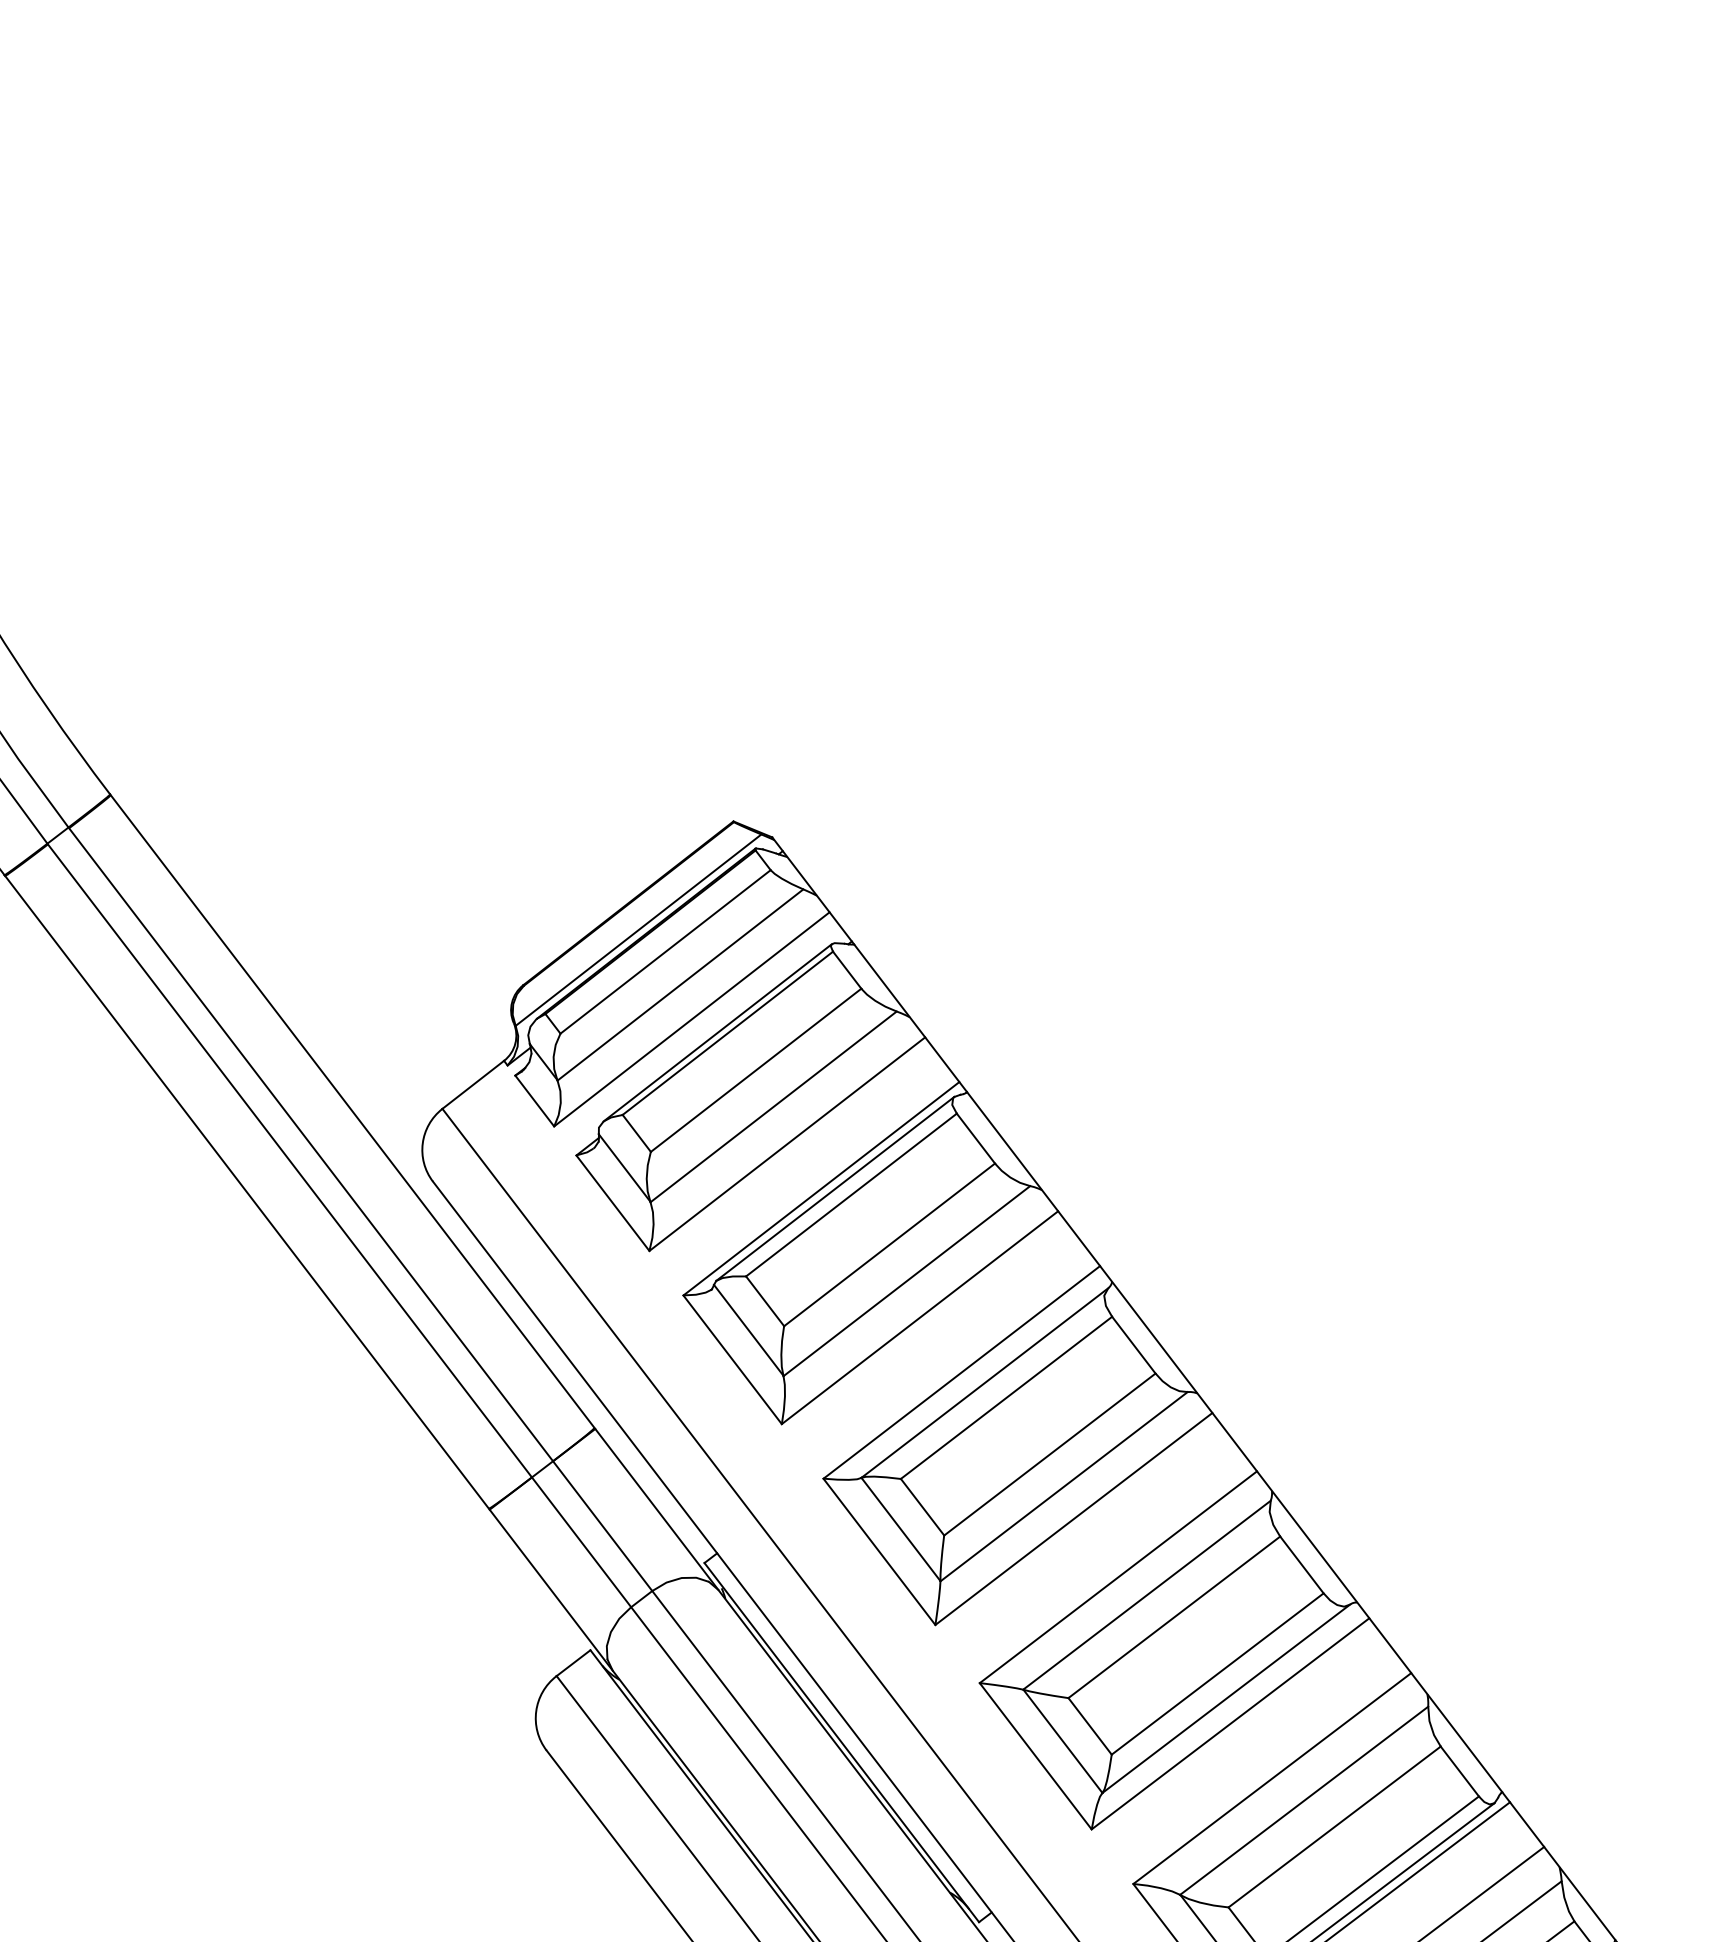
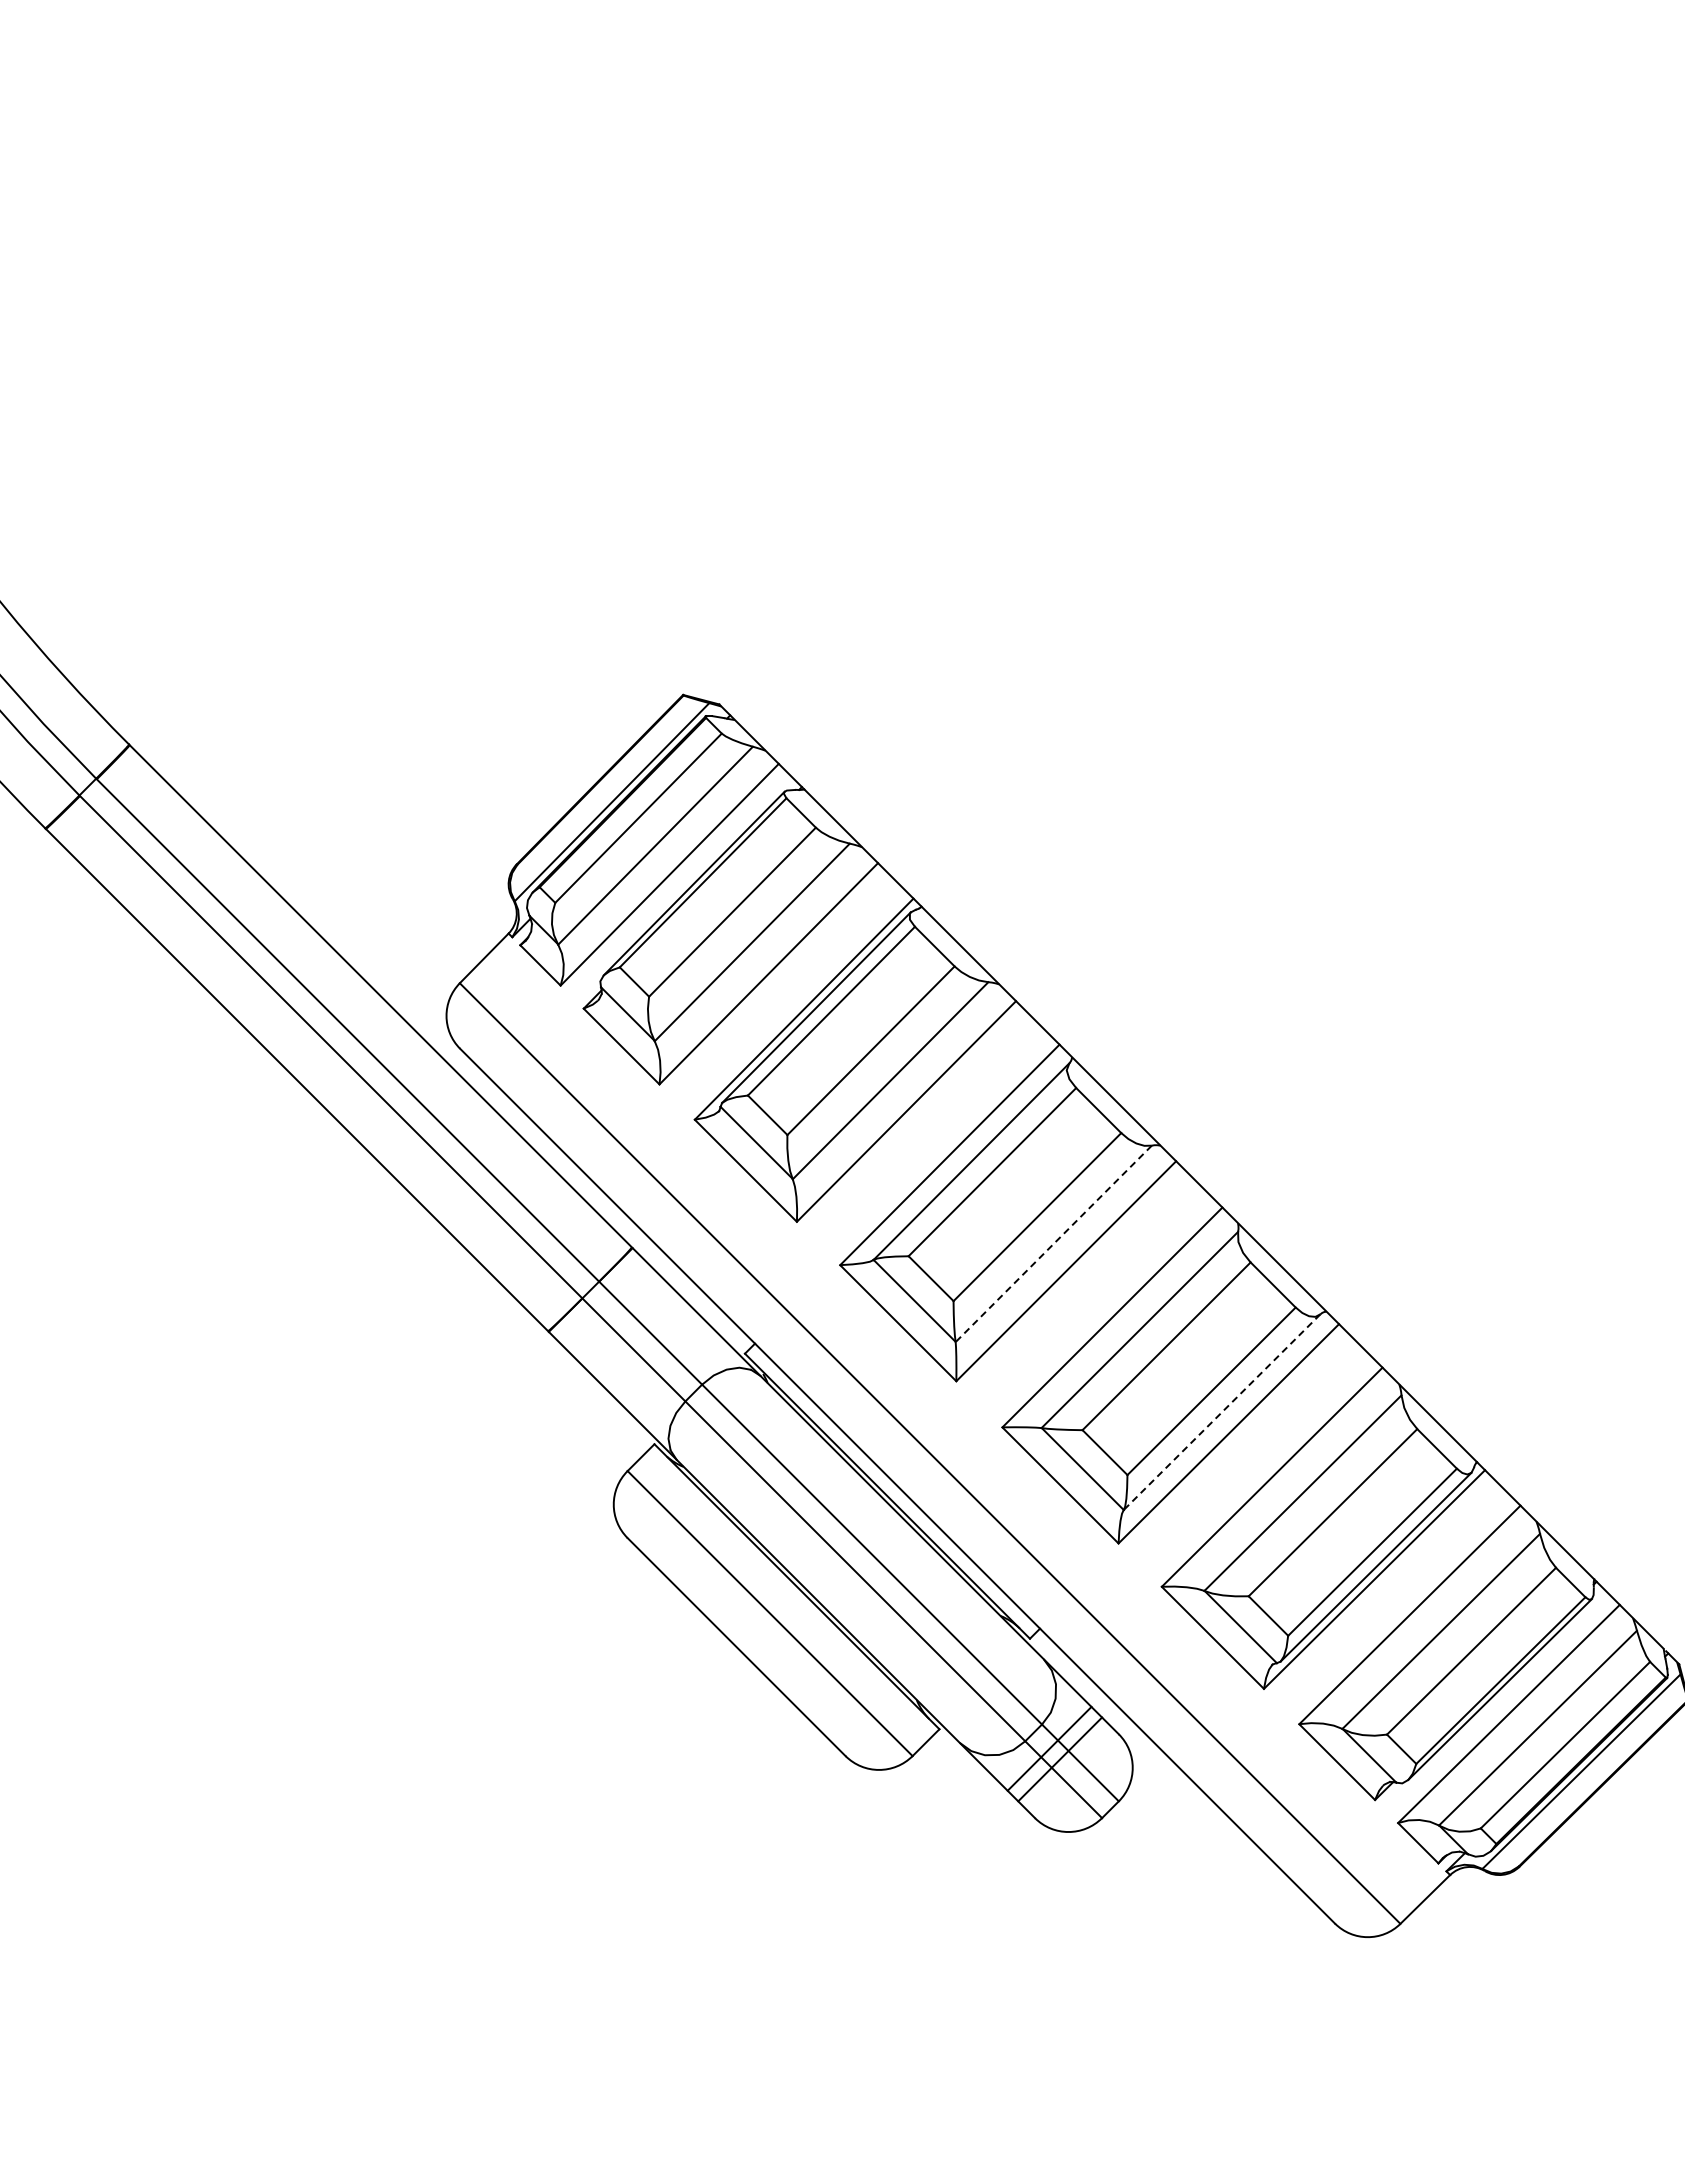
line: (1063, 1486) -> (1053, 1243), solid -> dashed
line: (1226, 1699) -> (1222, 1412), solid -> dashed

